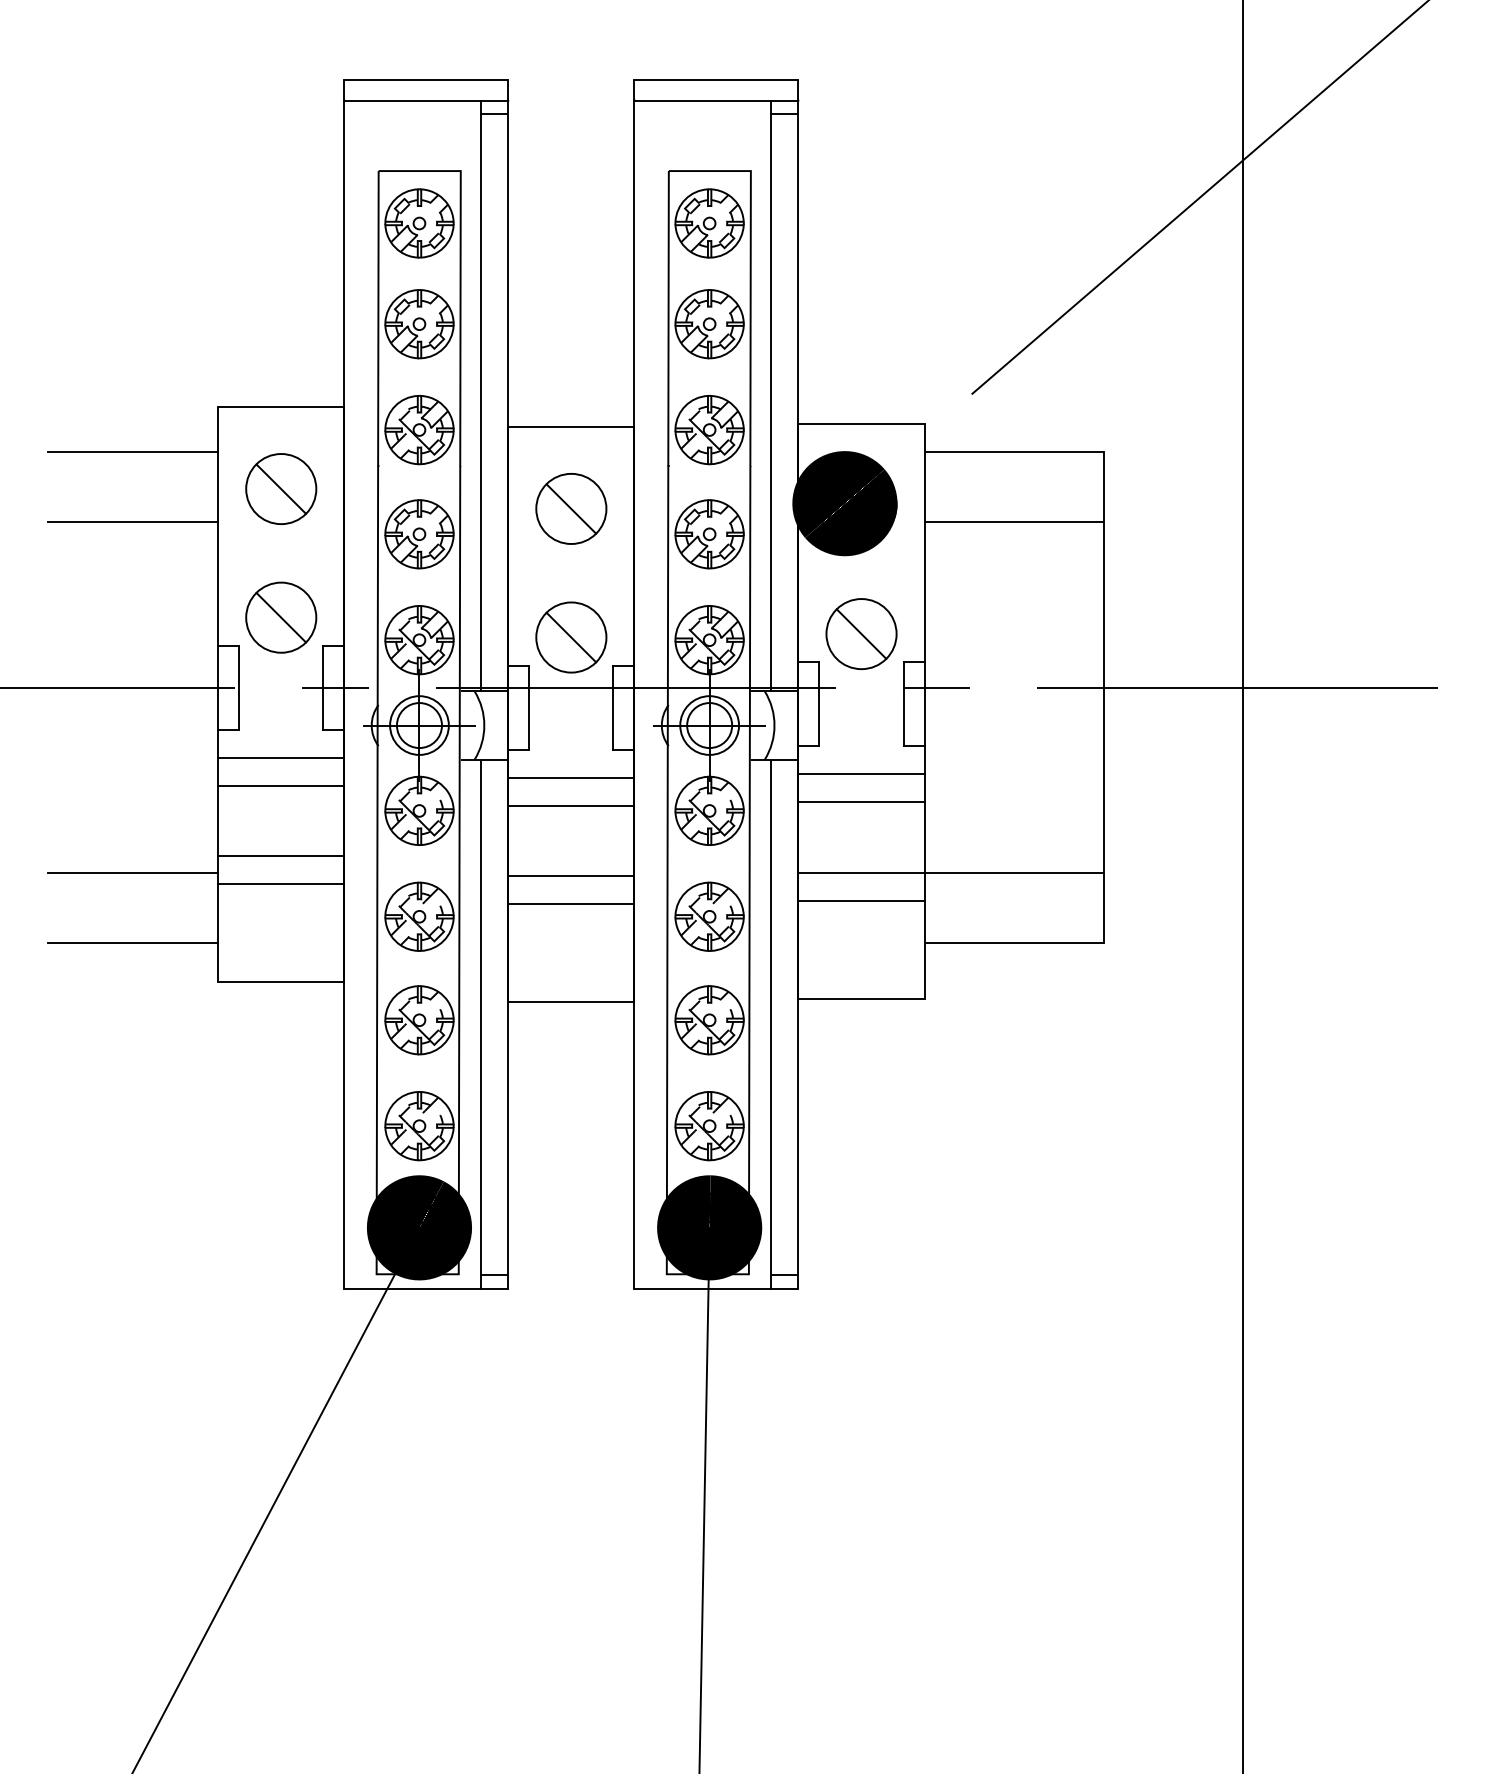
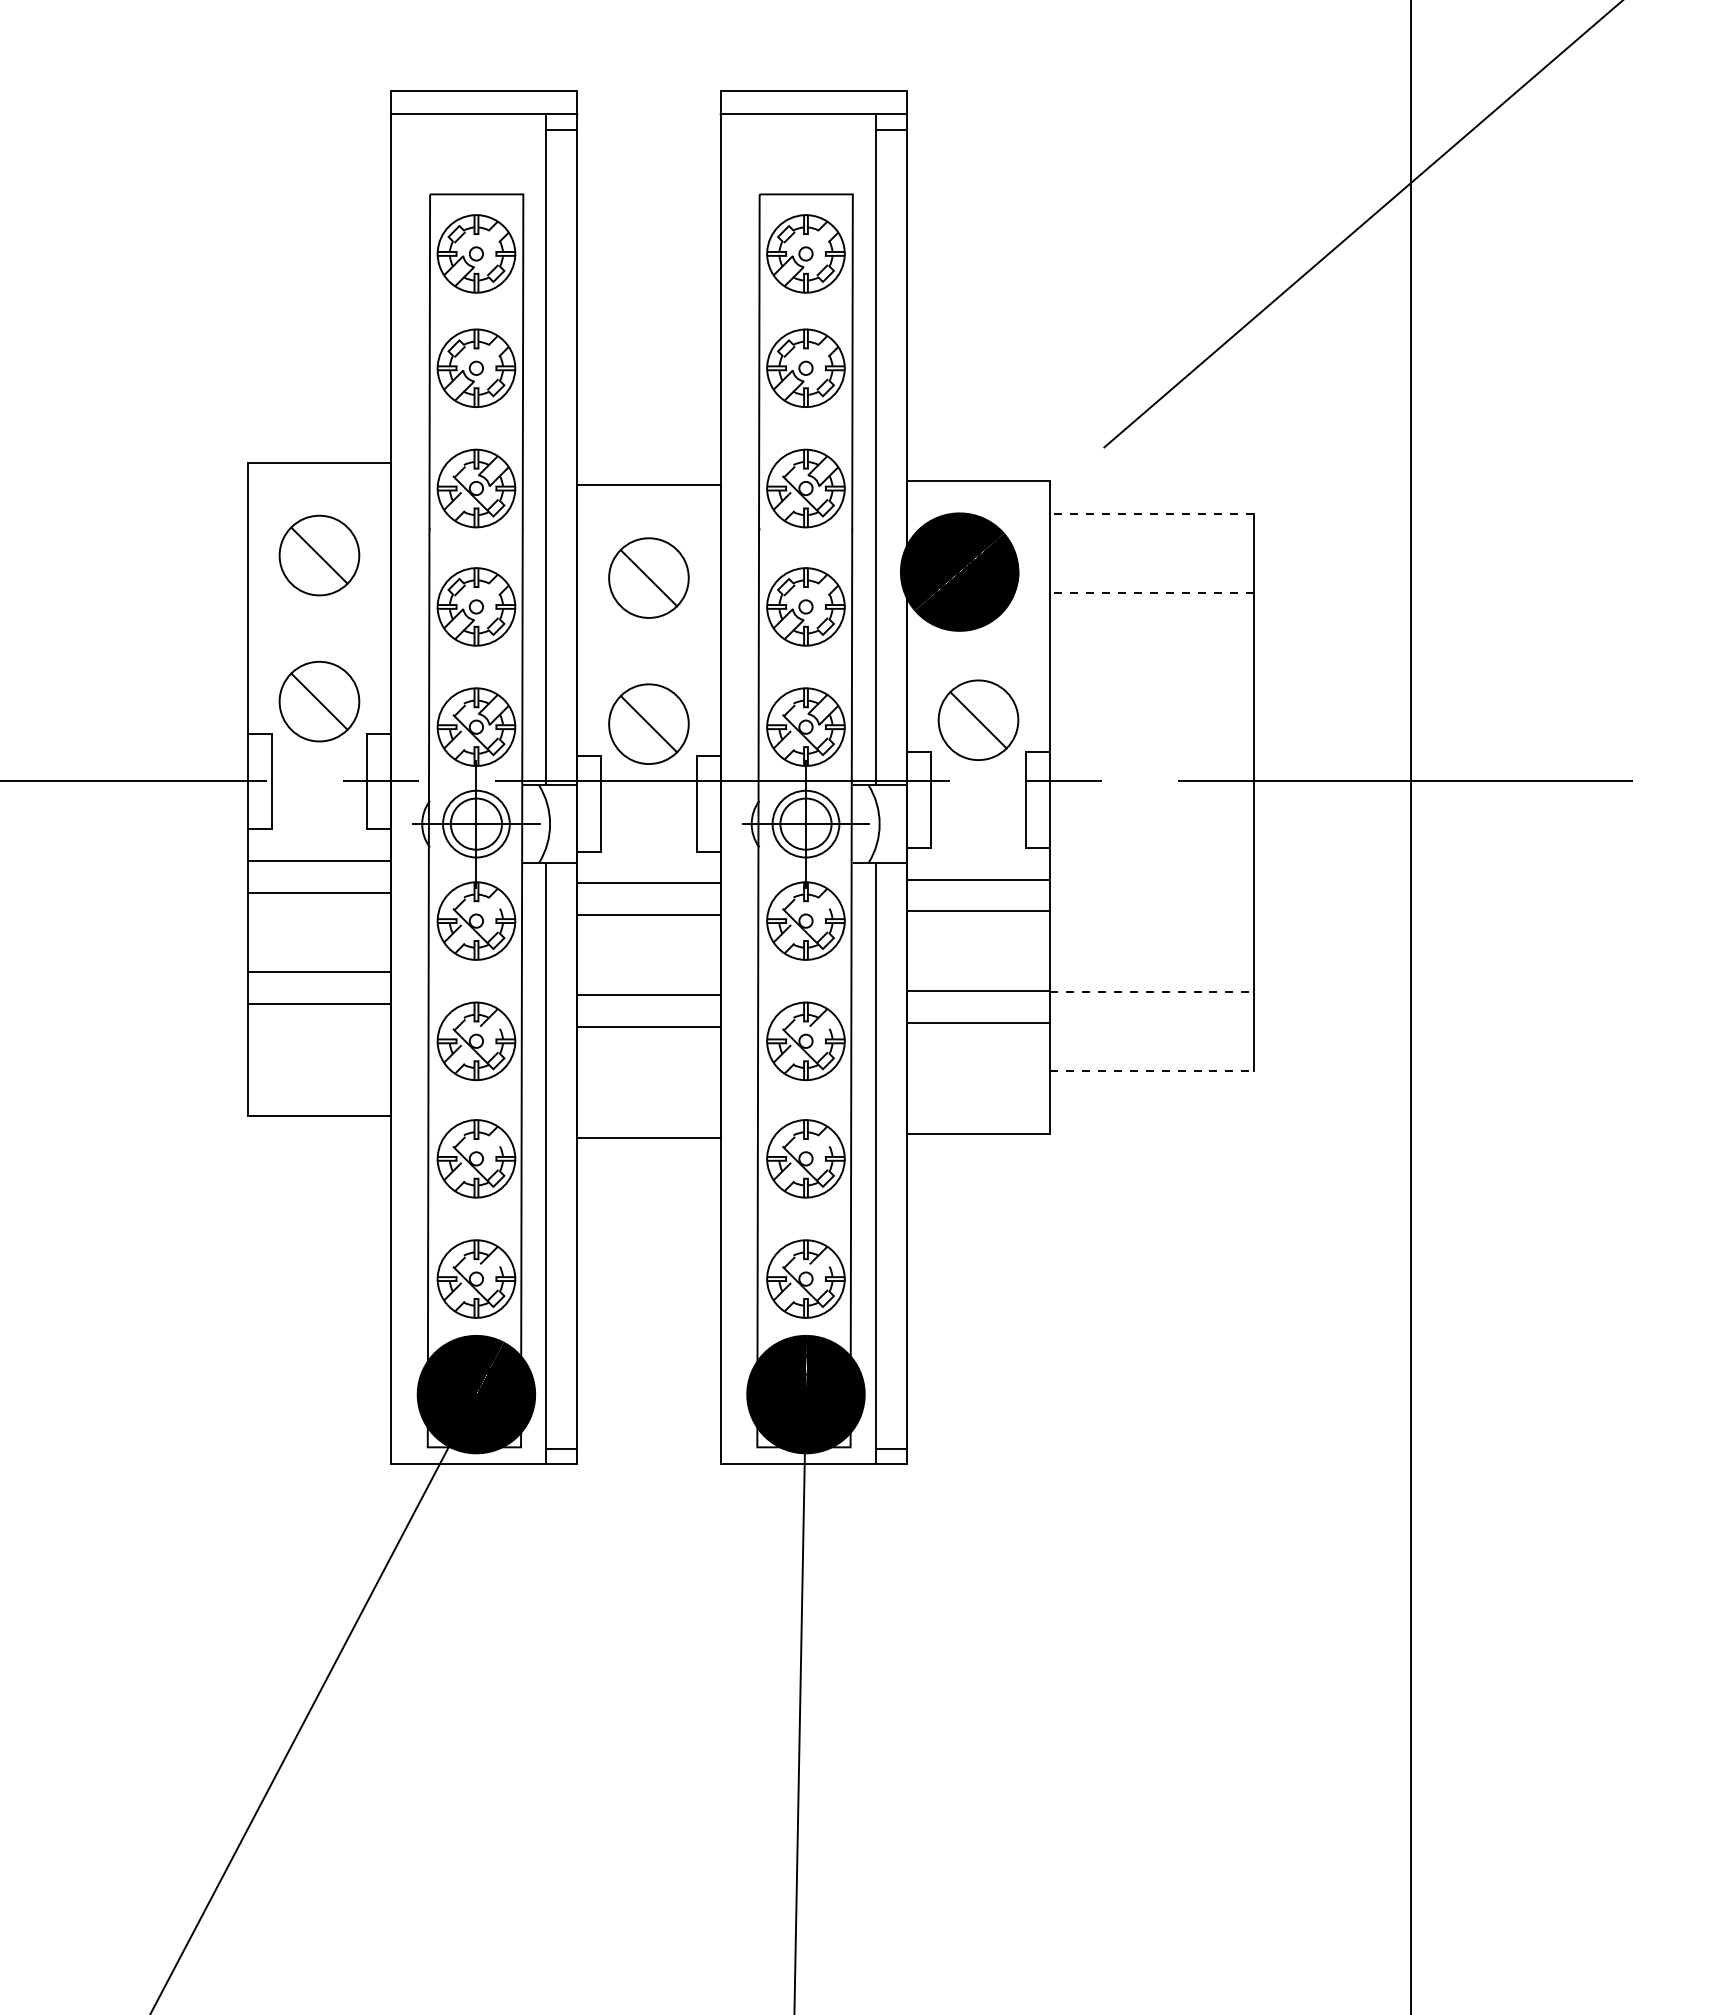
line: (132, 452) -> (150, 513), removed
line: (1013, 452) -> (1151, 513), solid -> dashed
line: (132, 522) -> (150, 593), removed
line: (1013, 522) -> (1151, 593), solid -> dashed
line: (132, 872) -> (150, 991), removed
line: (1013, 872) -> (1151, 991), solid -> dashed
line: (132, 943) -> (150, 1071), removed
line: (1013, 943) -> (1151, 1071), solid -> dashed

